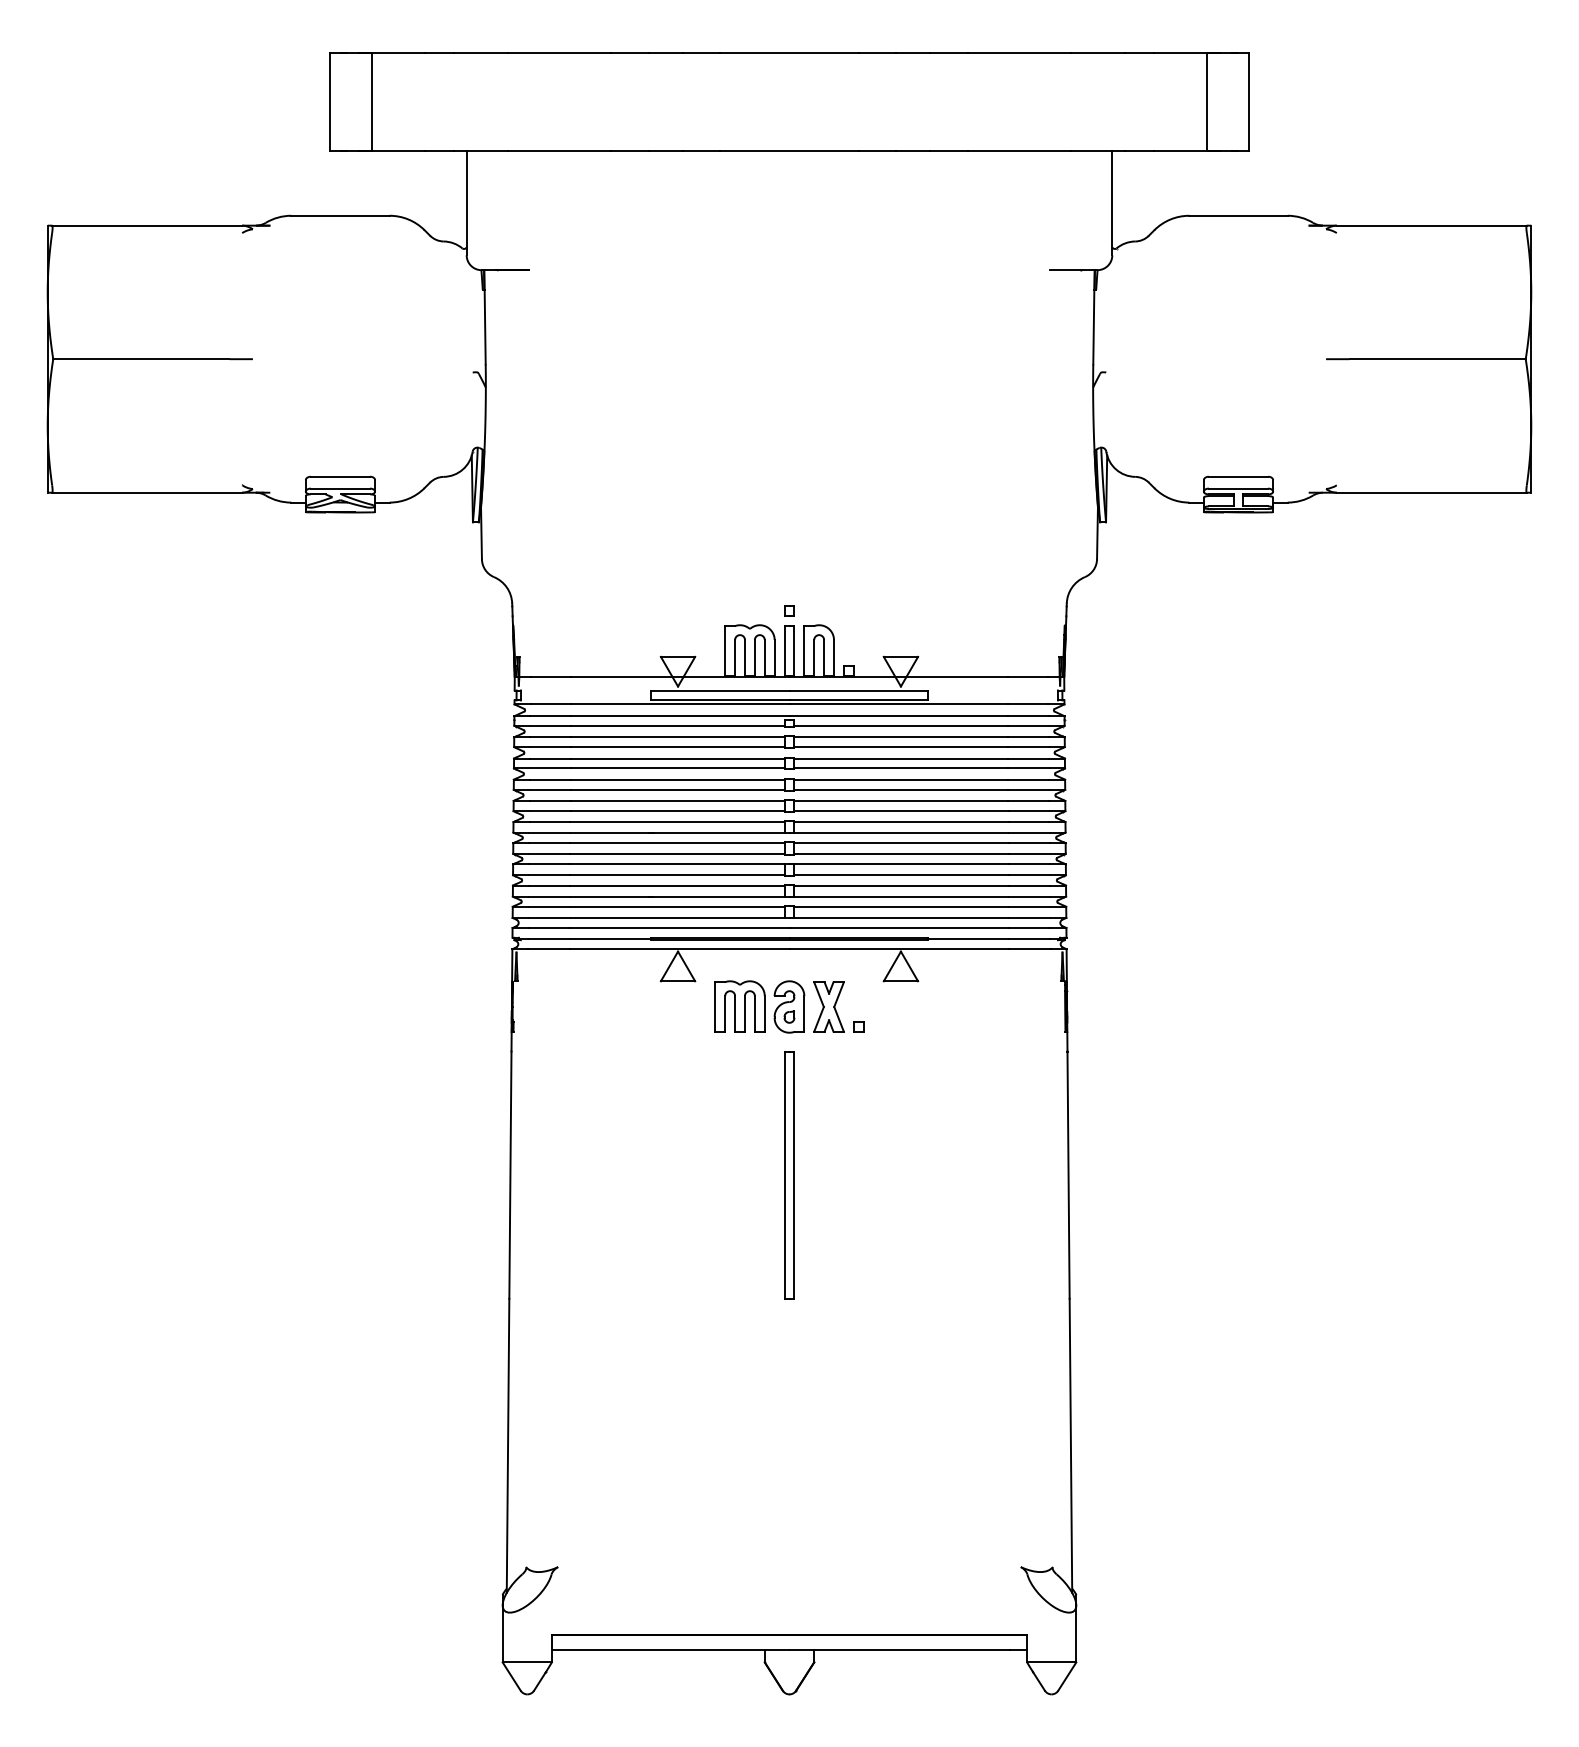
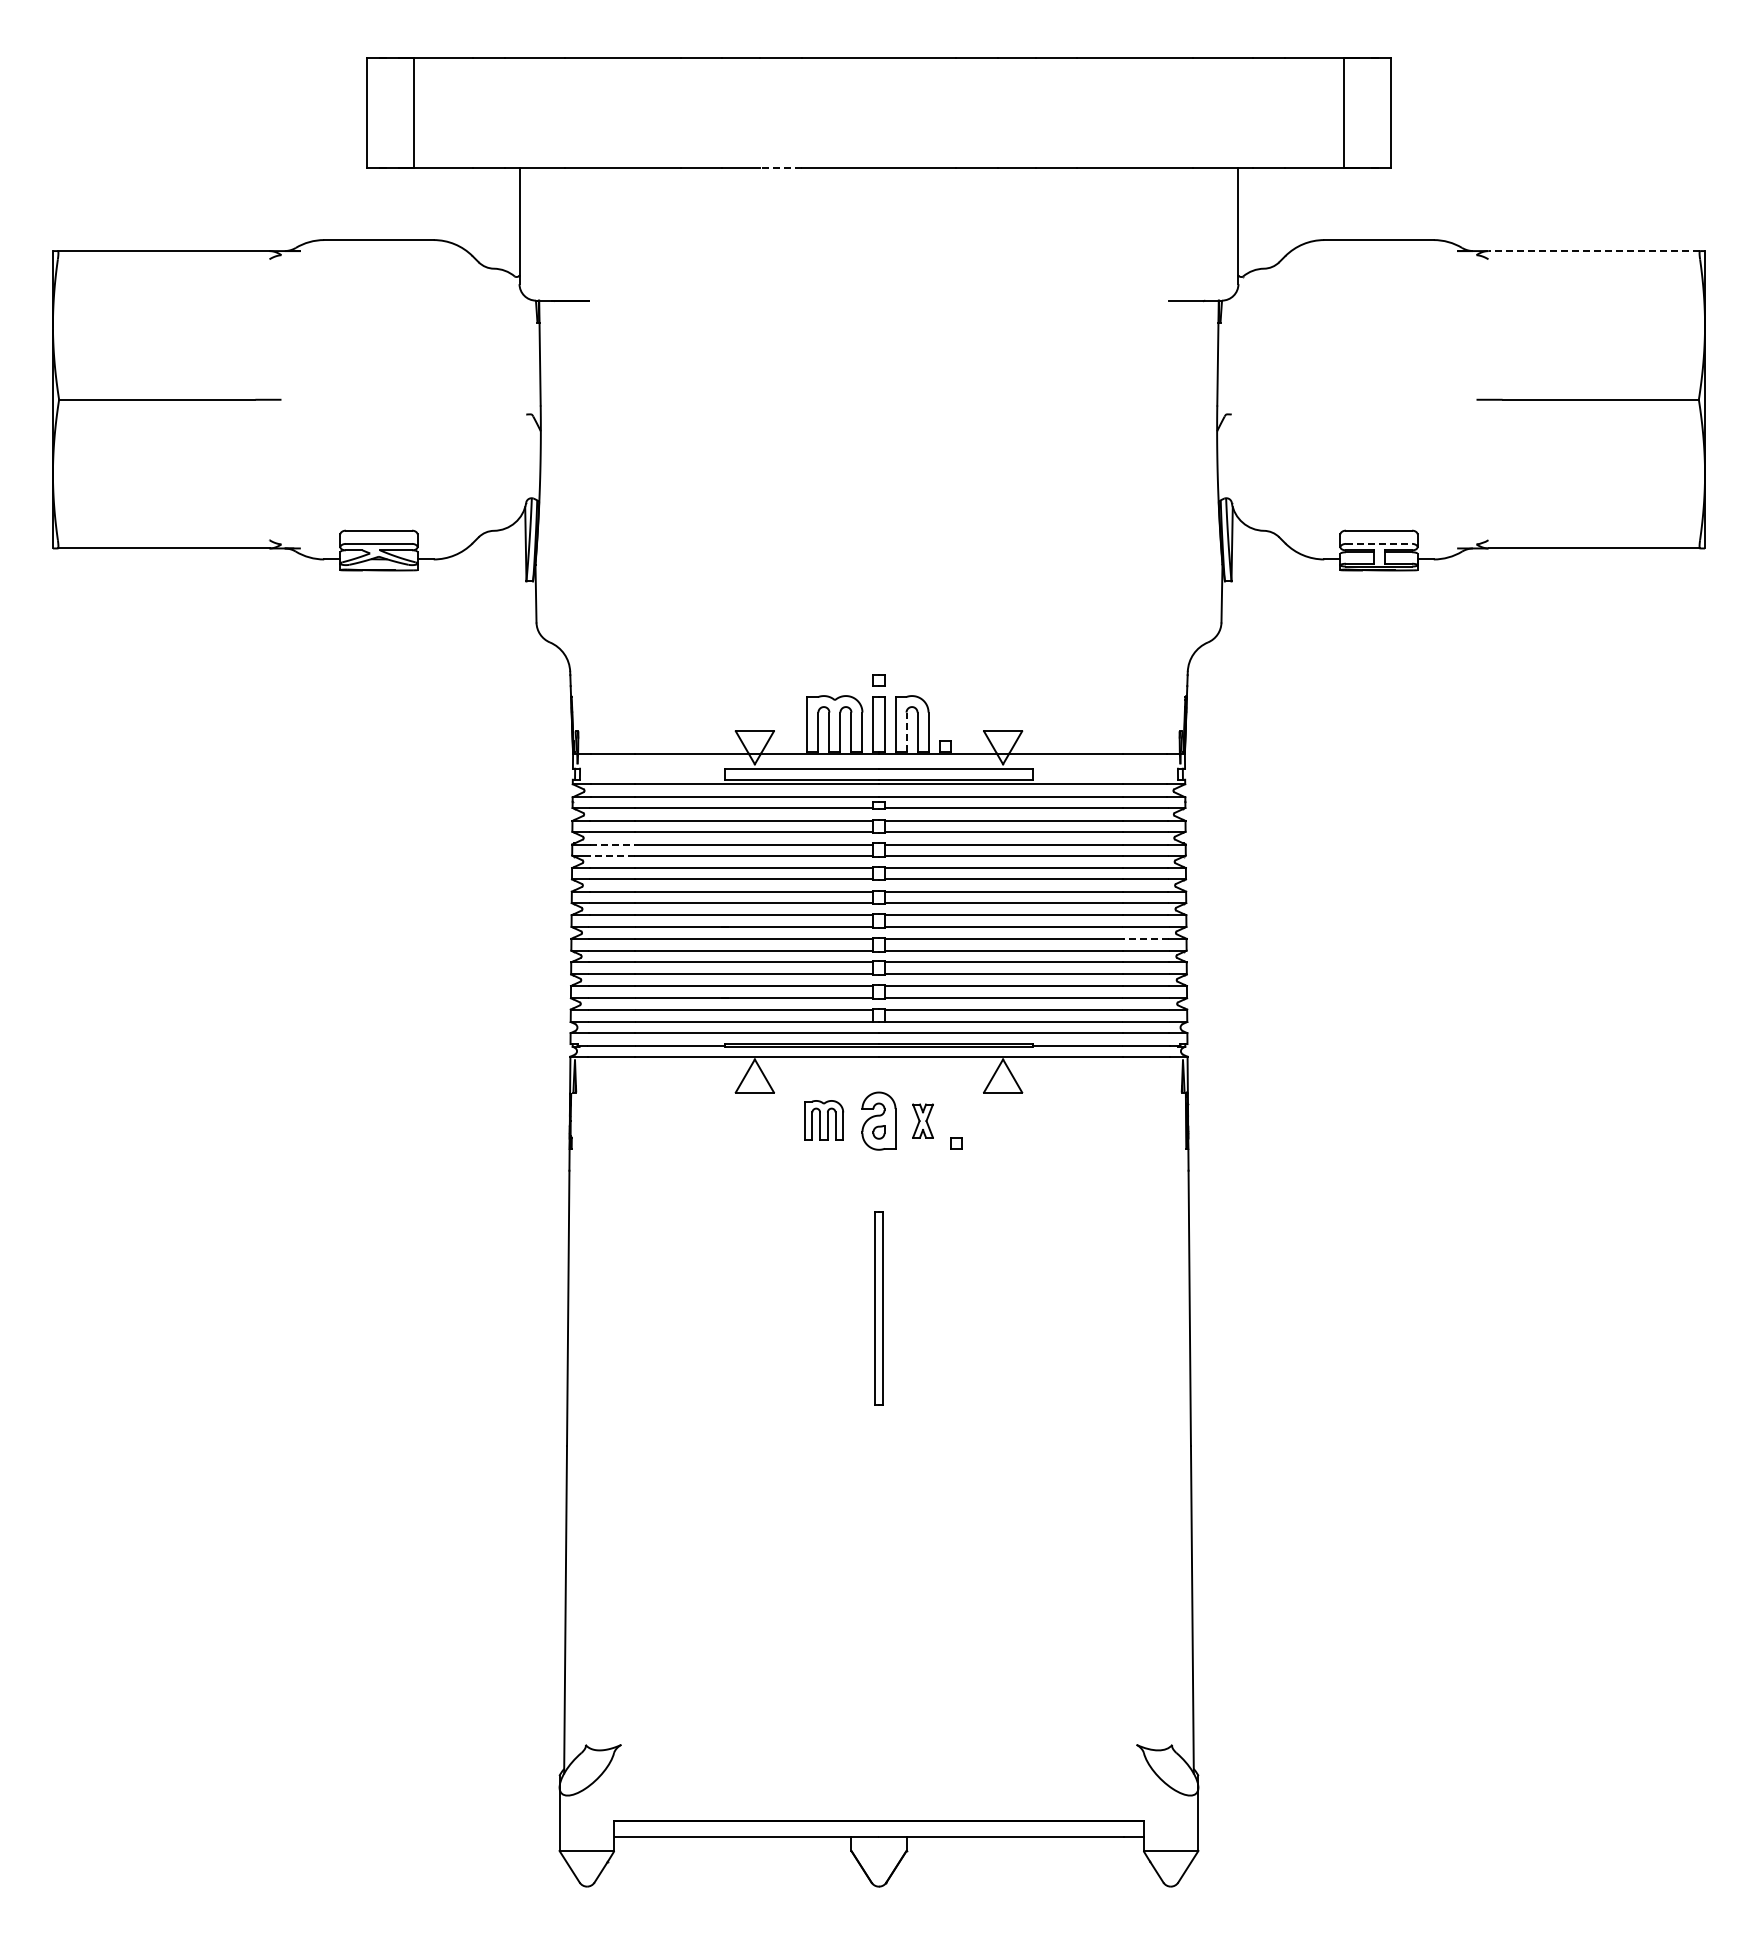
line: (701, 151) -> (781, 168), solid -> dashed
line: (1432, 226) -> (1594, 251), solid -> dashed
line: (1238, 488) -> (1379, 543), solid -> dashed
line: (814, 657) -> (906, 732), solid -> dashed
line: (550, 758) -> (612, 844), solid -> dashed
line: (550, 768) -> (612, 855), solid -> dashed
line: (1028, 842) -> (1145, 938), solid -> dashed
part: (739, 1006) -> (823, 1120), size x0.7
part: (828, 1006) -> (922, 1120), size x0.6
part: (789, 1175) -> (878, 1308), size x0.7

